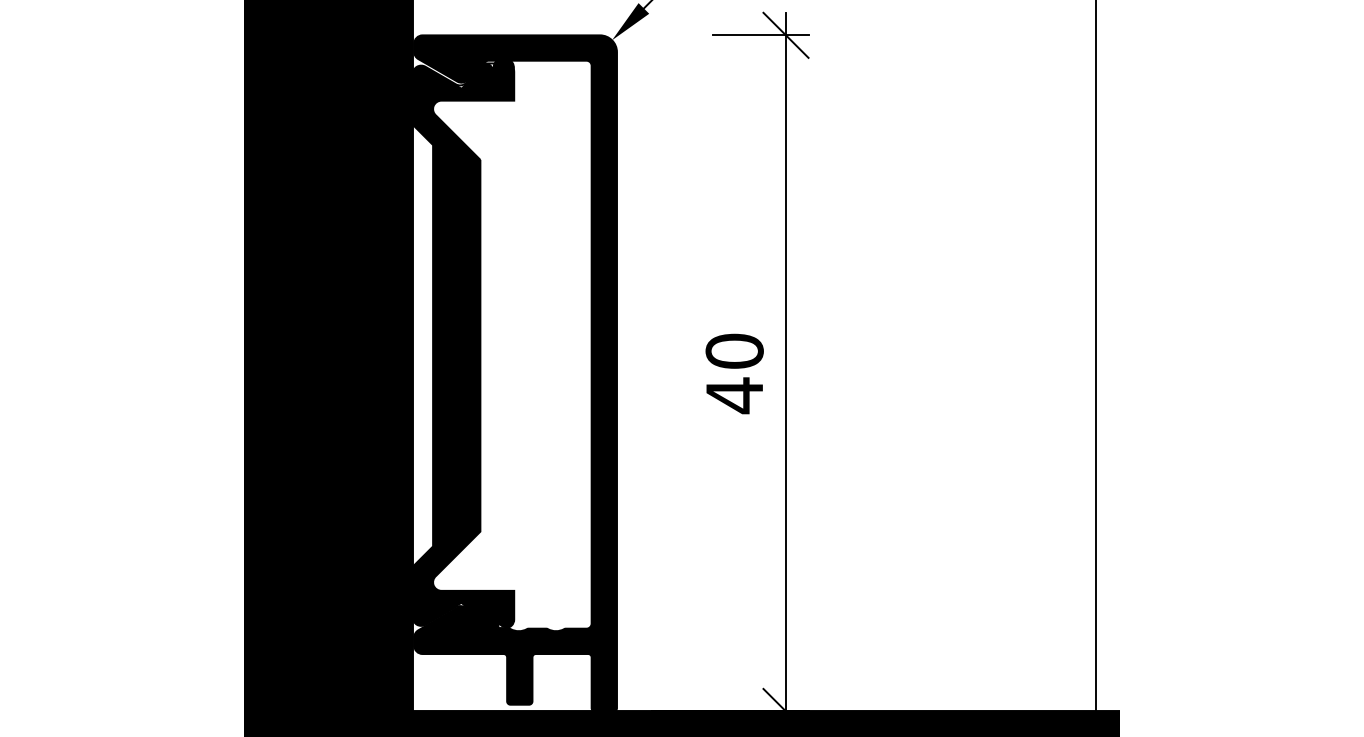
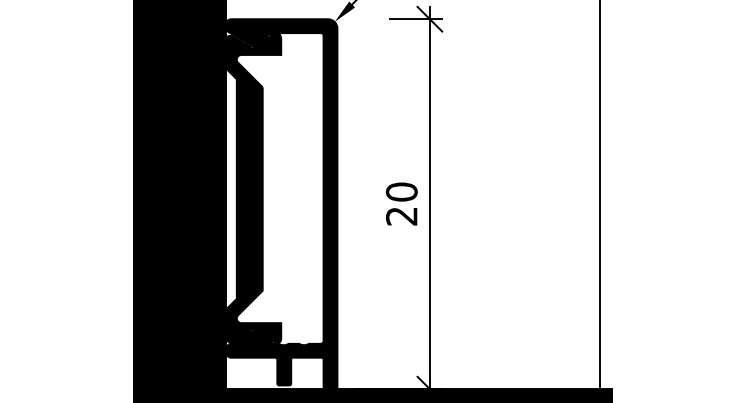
text: (734, 395) -> (401, 216), 40 -> 20

